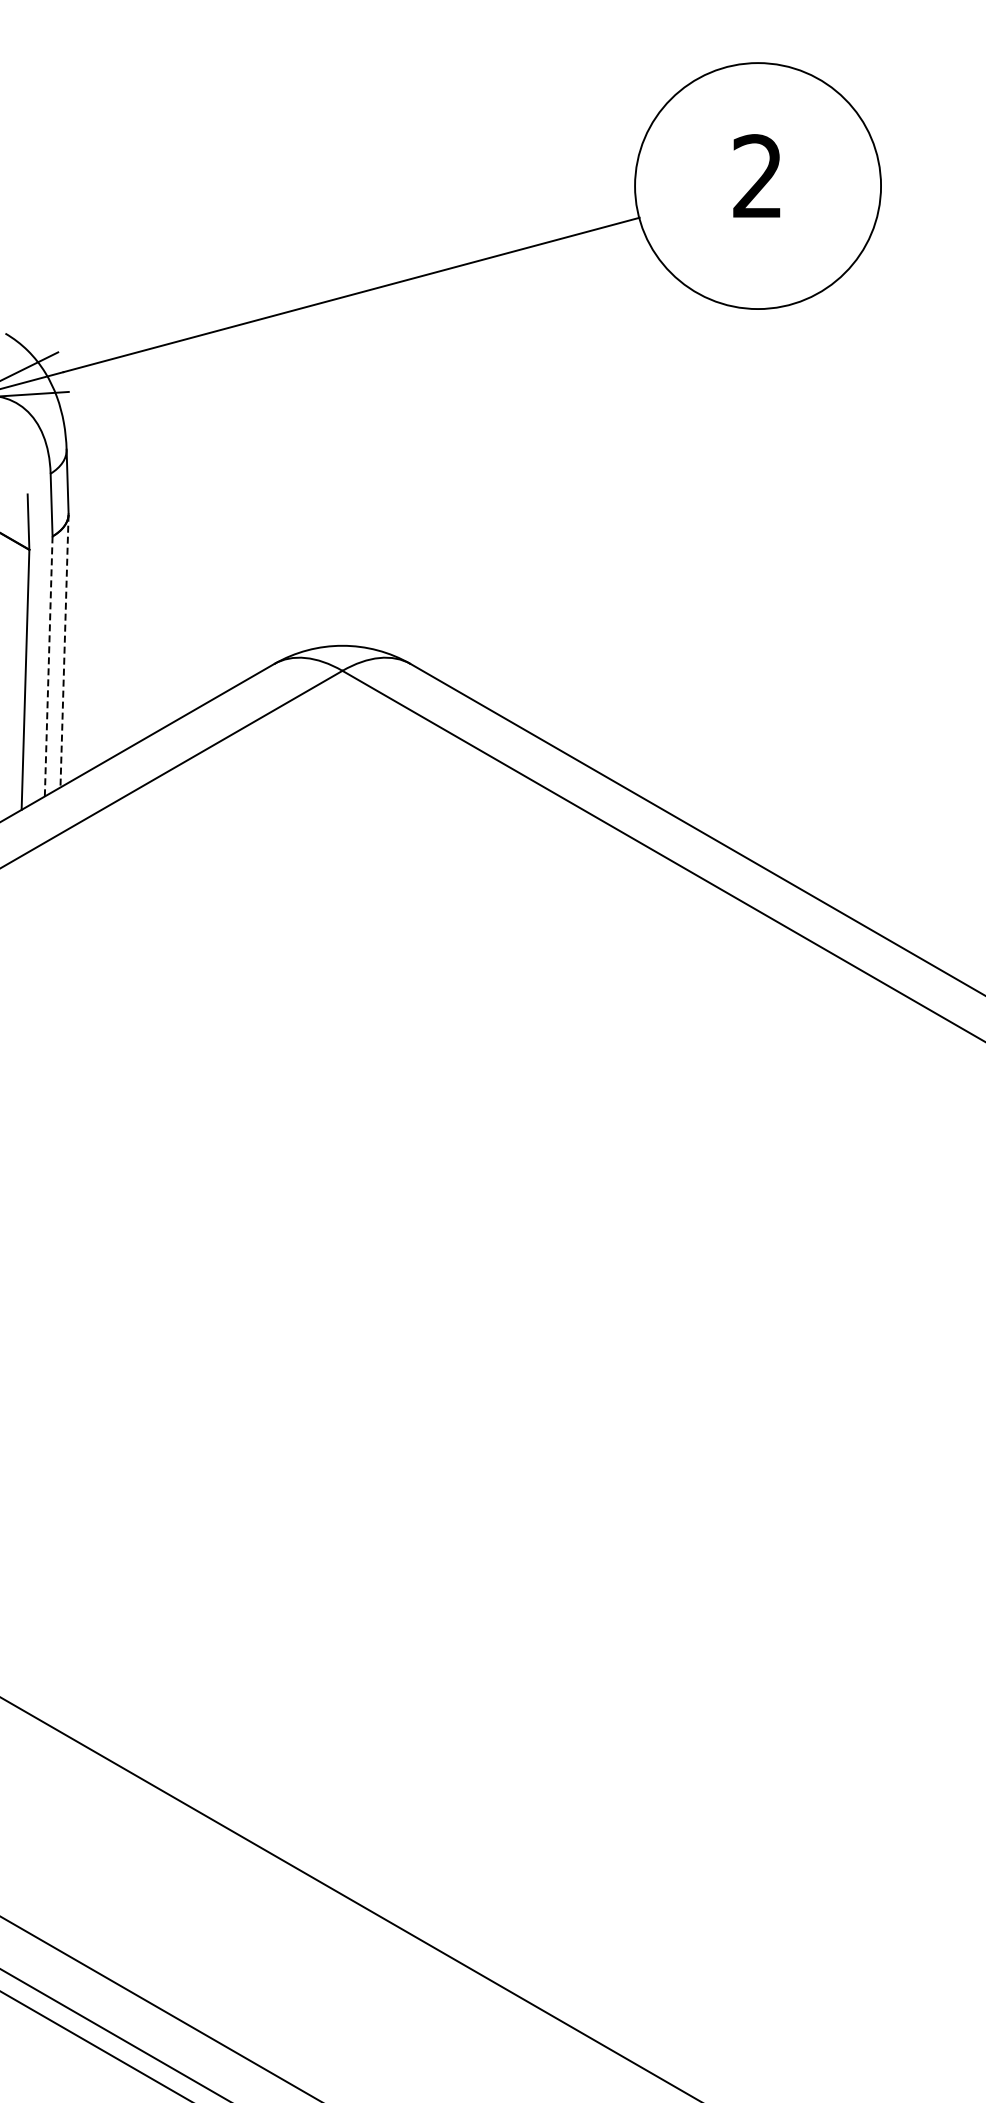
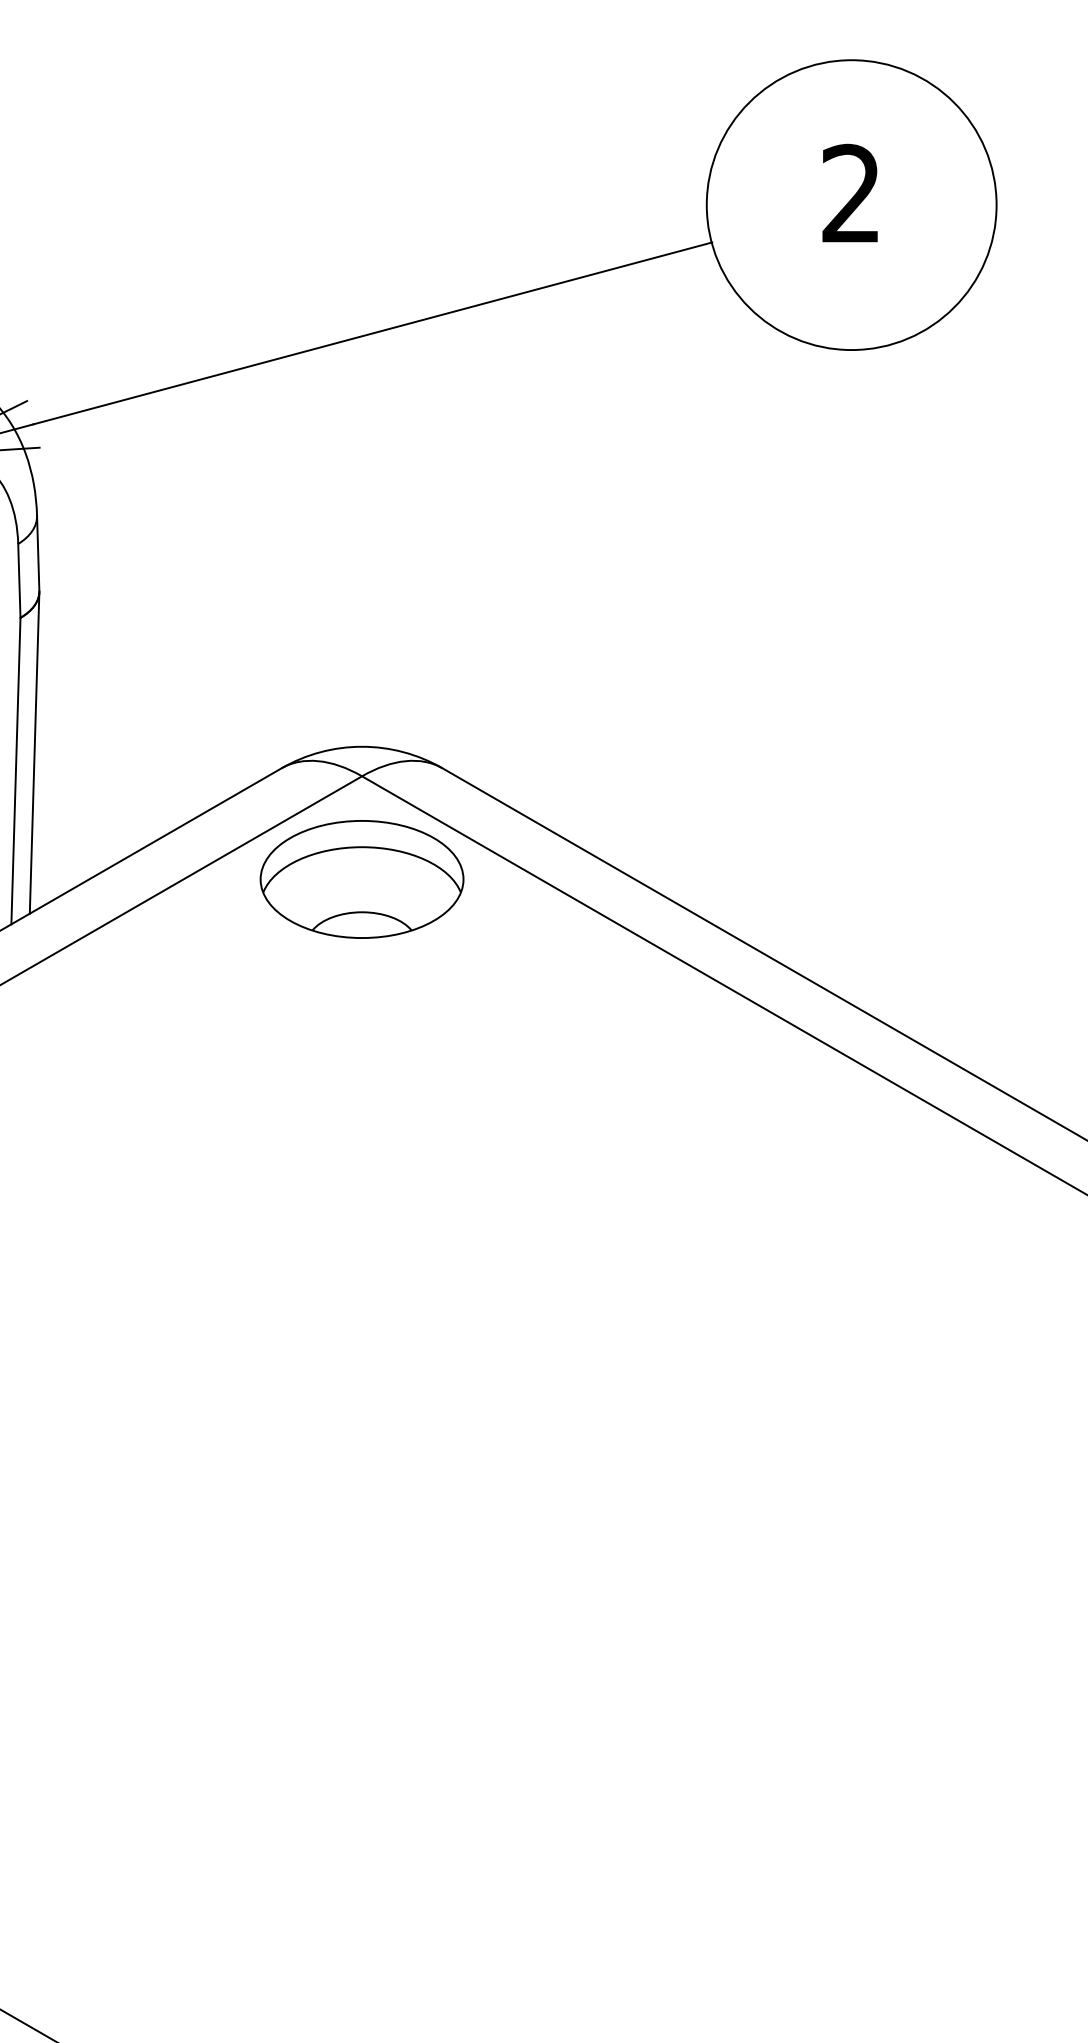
line: (64, 651) -> (34, 753), dashed -> solid
line: (48, 666) -> (15, 771), dashed -> solid
part: (342, 757) -> (362, 878), added

